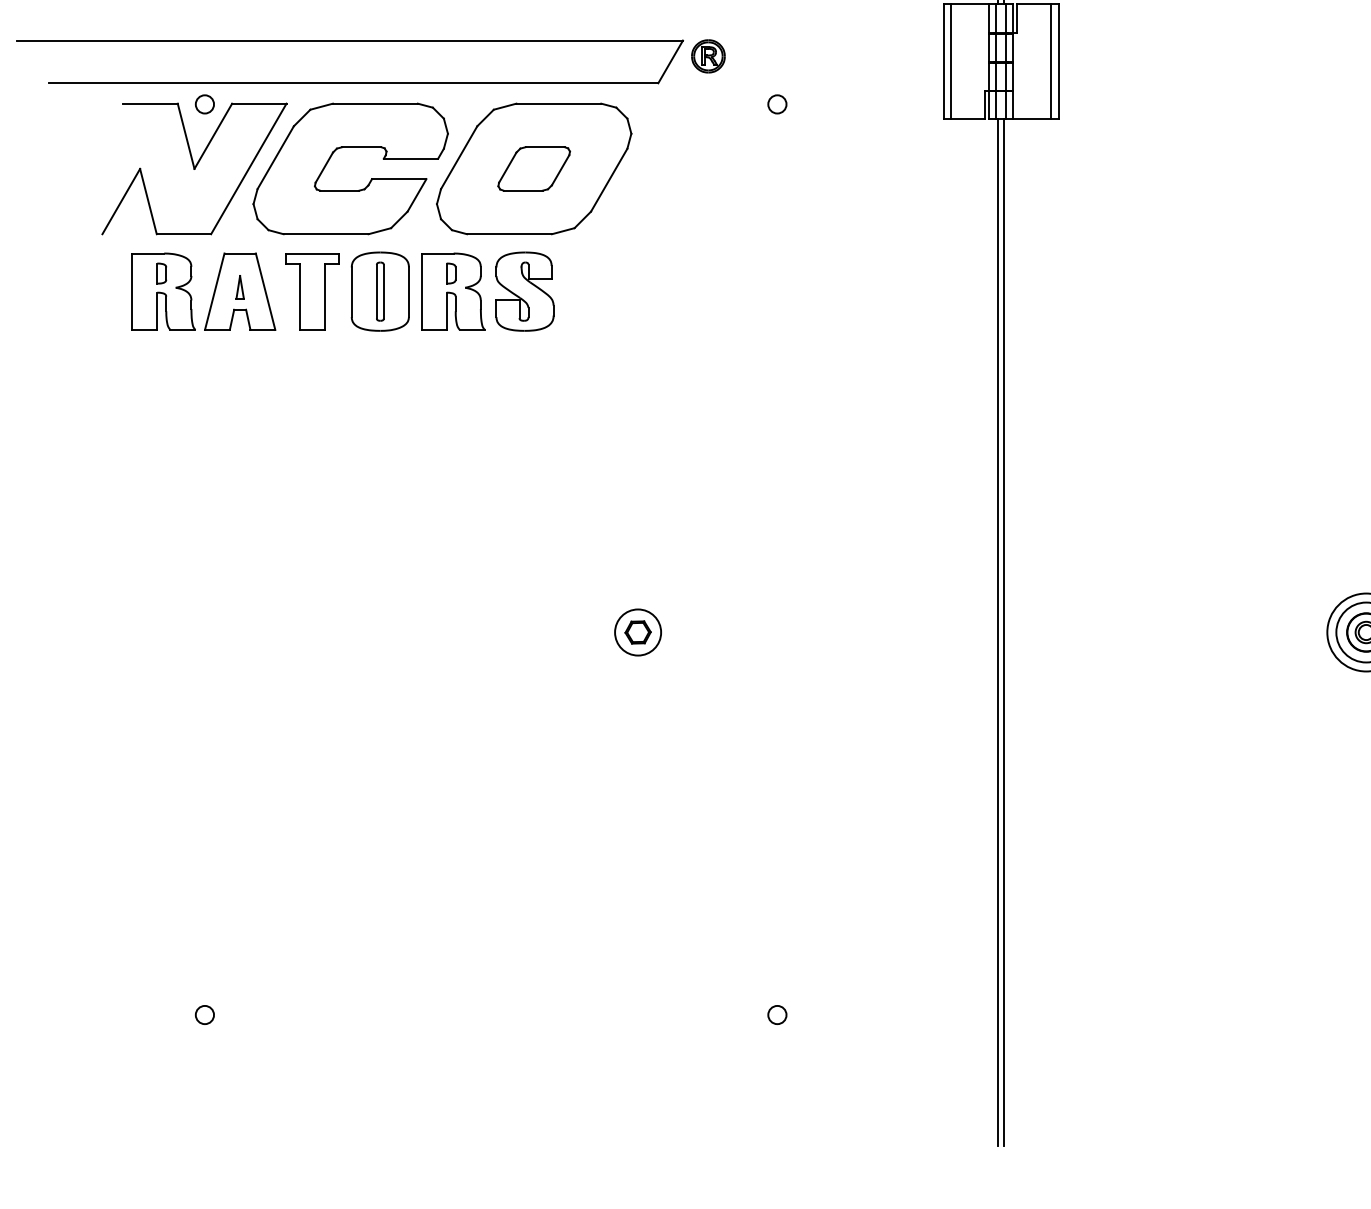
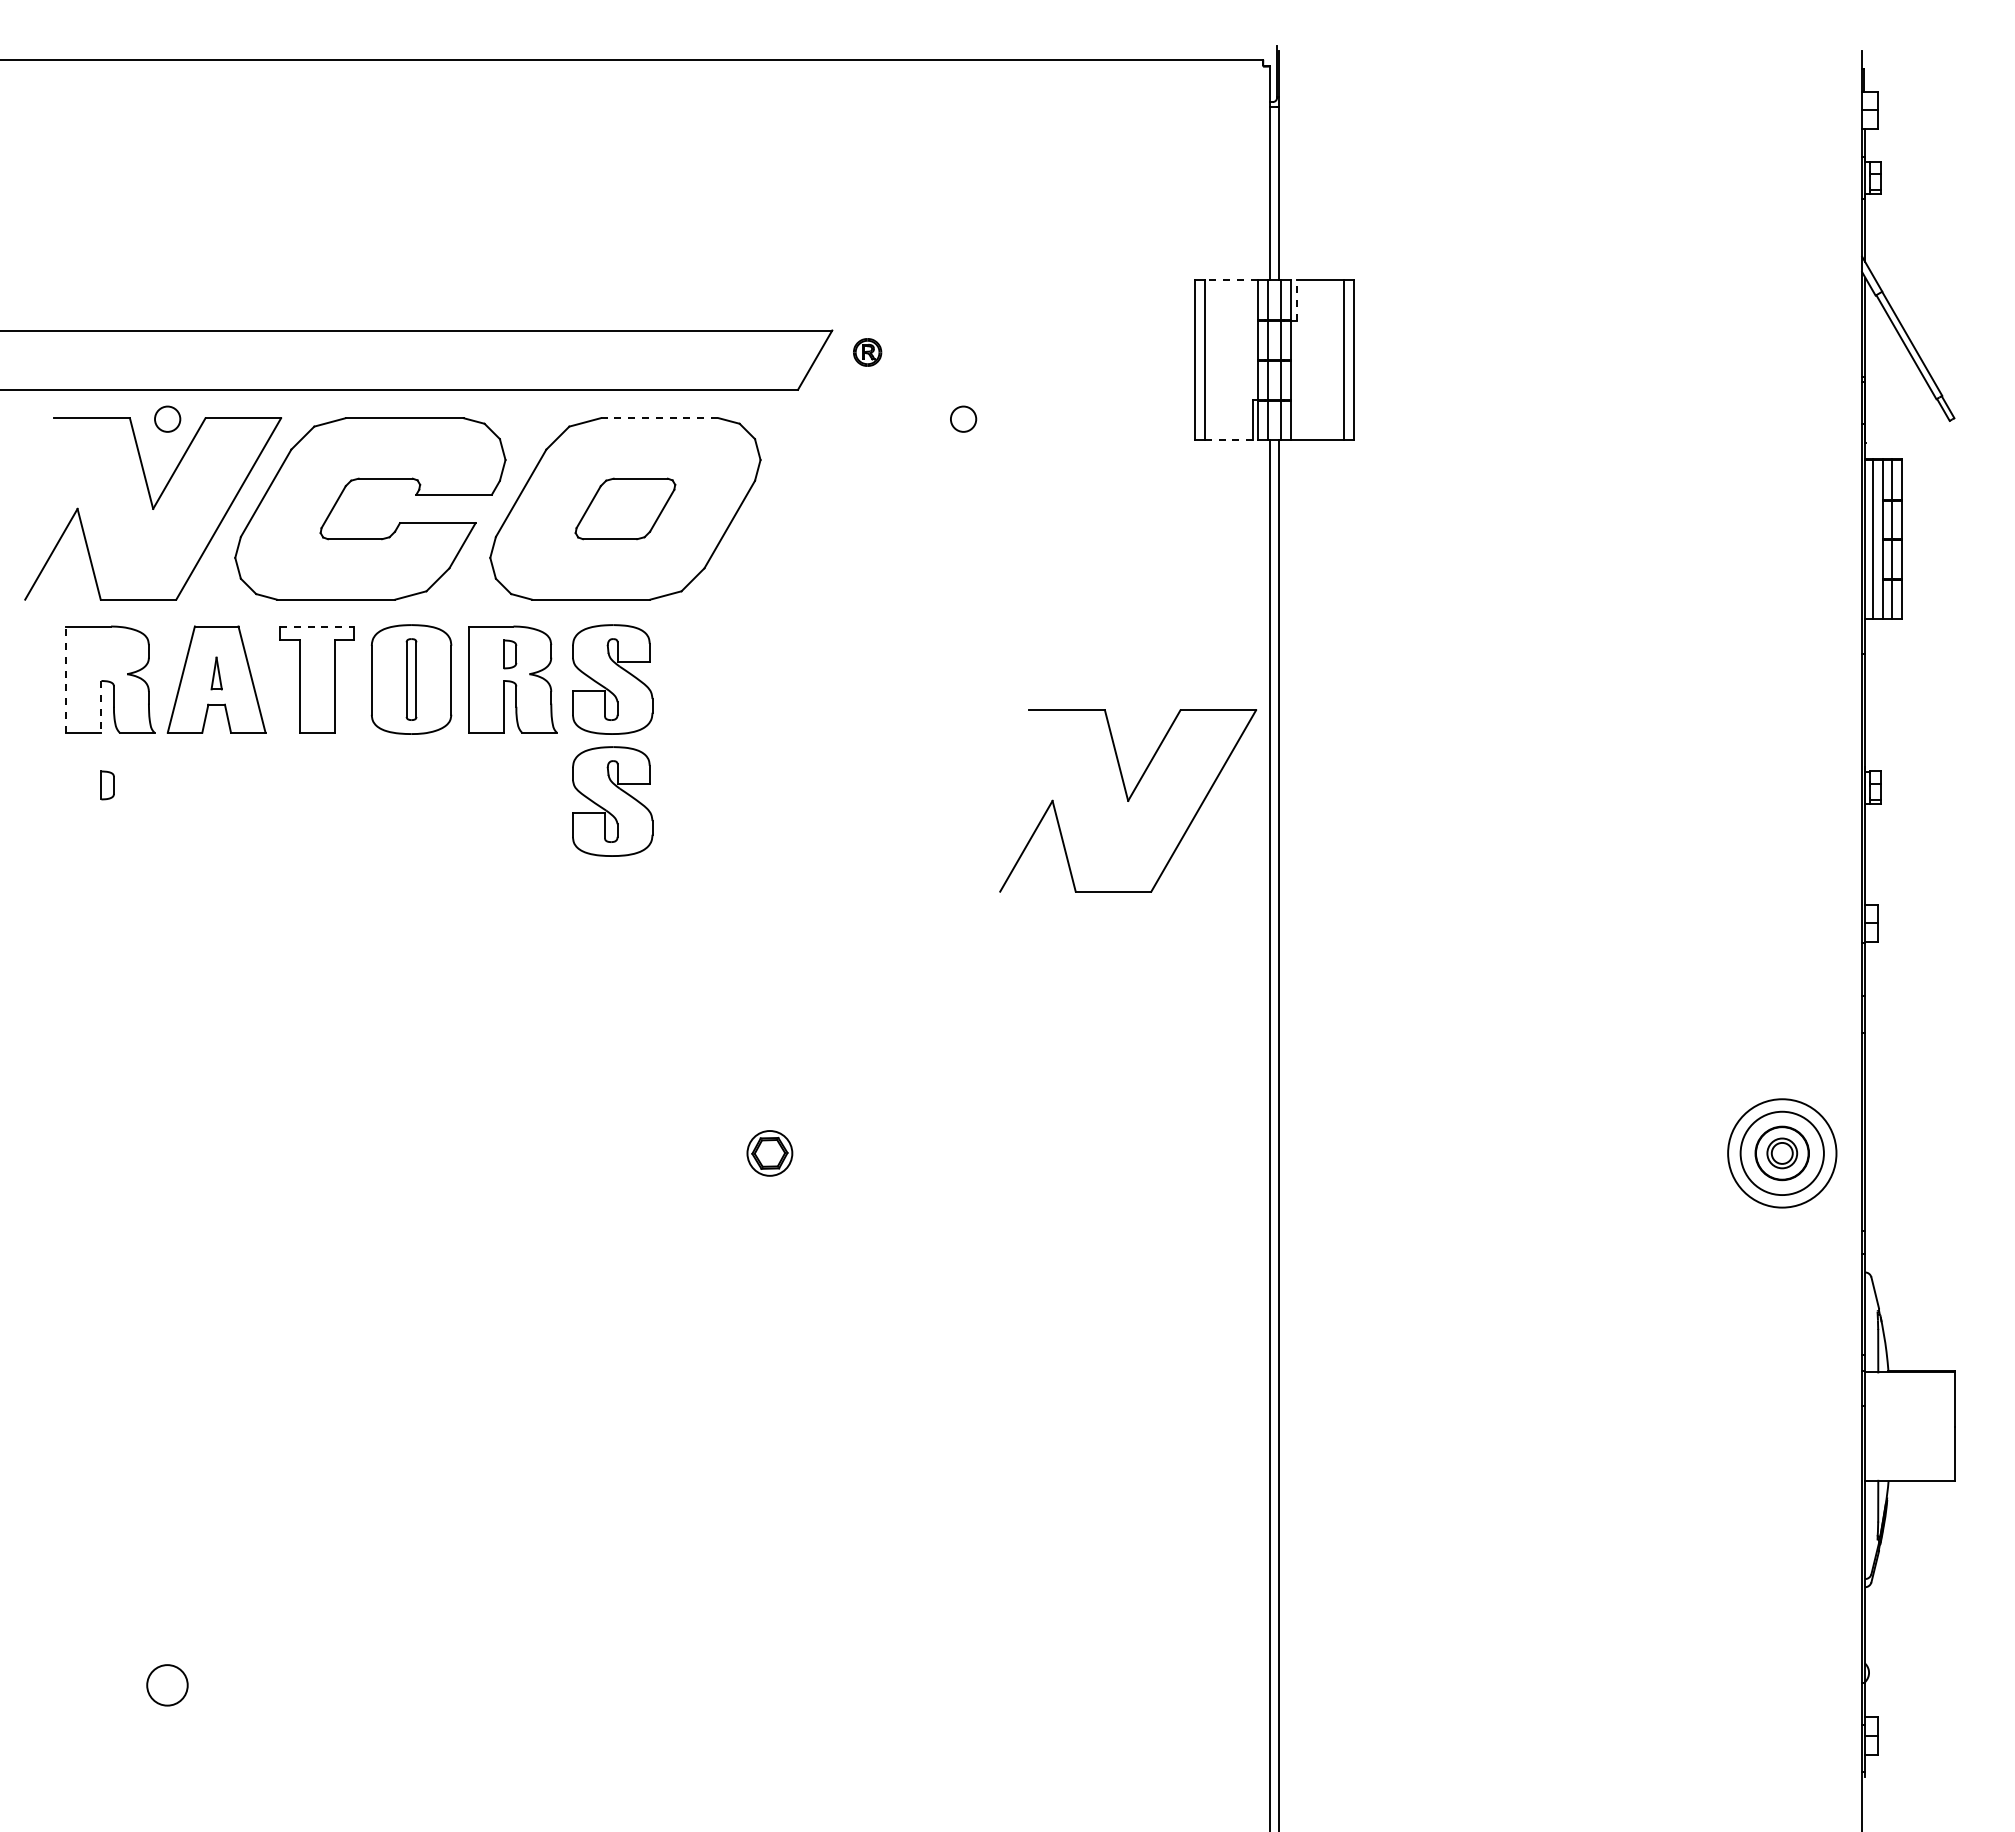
line: (969, 4) -> (1230, 280), solid -> dashed
line: (1016, 18) -> (1296, 299), solid -> dashed
part: (708, 56) -> (867, 352), size x0.6
line: (559, 103) -> (660, 418), solid -> dashed
line: (967, 119) -> (1228, 440), solid -> dashed
line: (312, 253) -> (317, 626), solid -> dashed
part: (161, 273) -> (107, 785), moved
line: (132, 291) -> (66, 679), solid -> dashed
line: (157, 311) -> (101, 706), solid -> dashed
part: (895, 378) -> (1127, 800), added
part: (524, 379) -> (612, 801), added
circle: (637, 632) -> (769, 1153), size x0.7
circle: (204, 1014) -> (167, 1684), size x1.6
circle: (777, 1014) -> (963, 1684), removed

